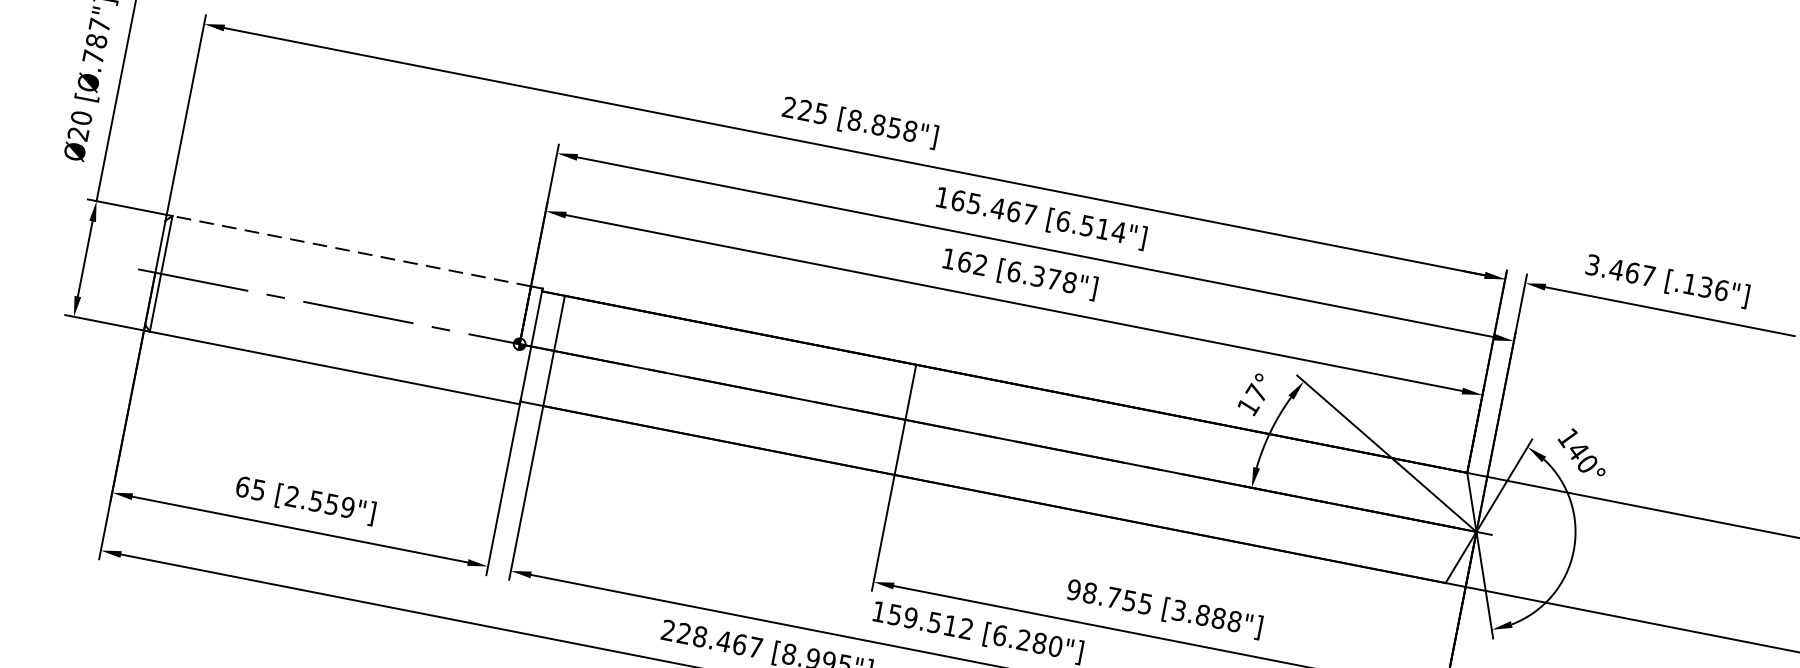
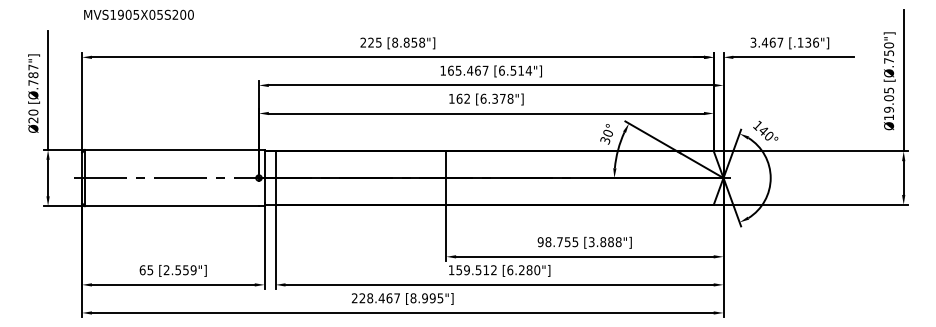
line: (350, 252) -> (171, 150), dashed -> solid
text: (1252, 398) -> (606, 136), 17° -> 30°

